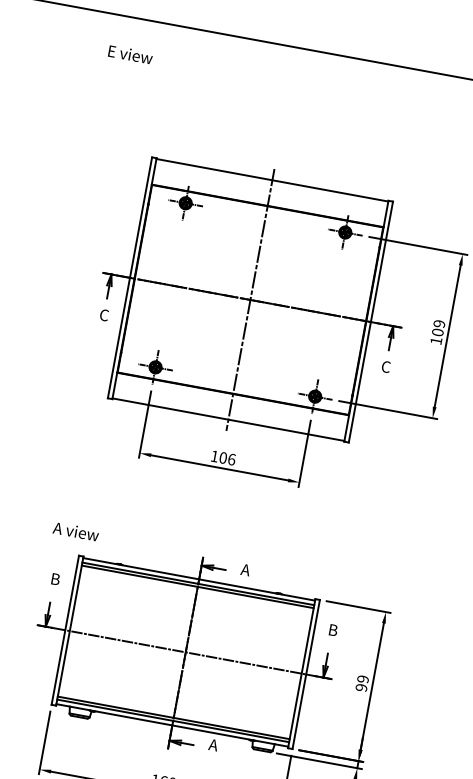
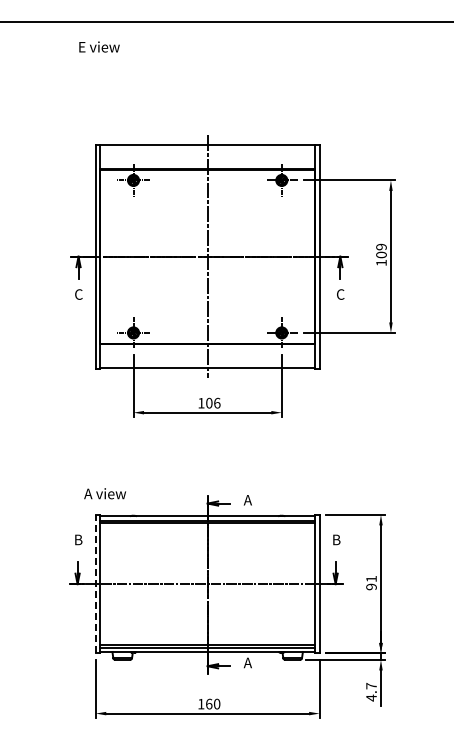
text: (130, 54) -> (99, 46), moved
text: (76, 531) -> (105, 493), moved
line: (65, 629) -> (95, 583), solid -> dashed
text: (363, 678) -> (371, 578), 99 -> 91

